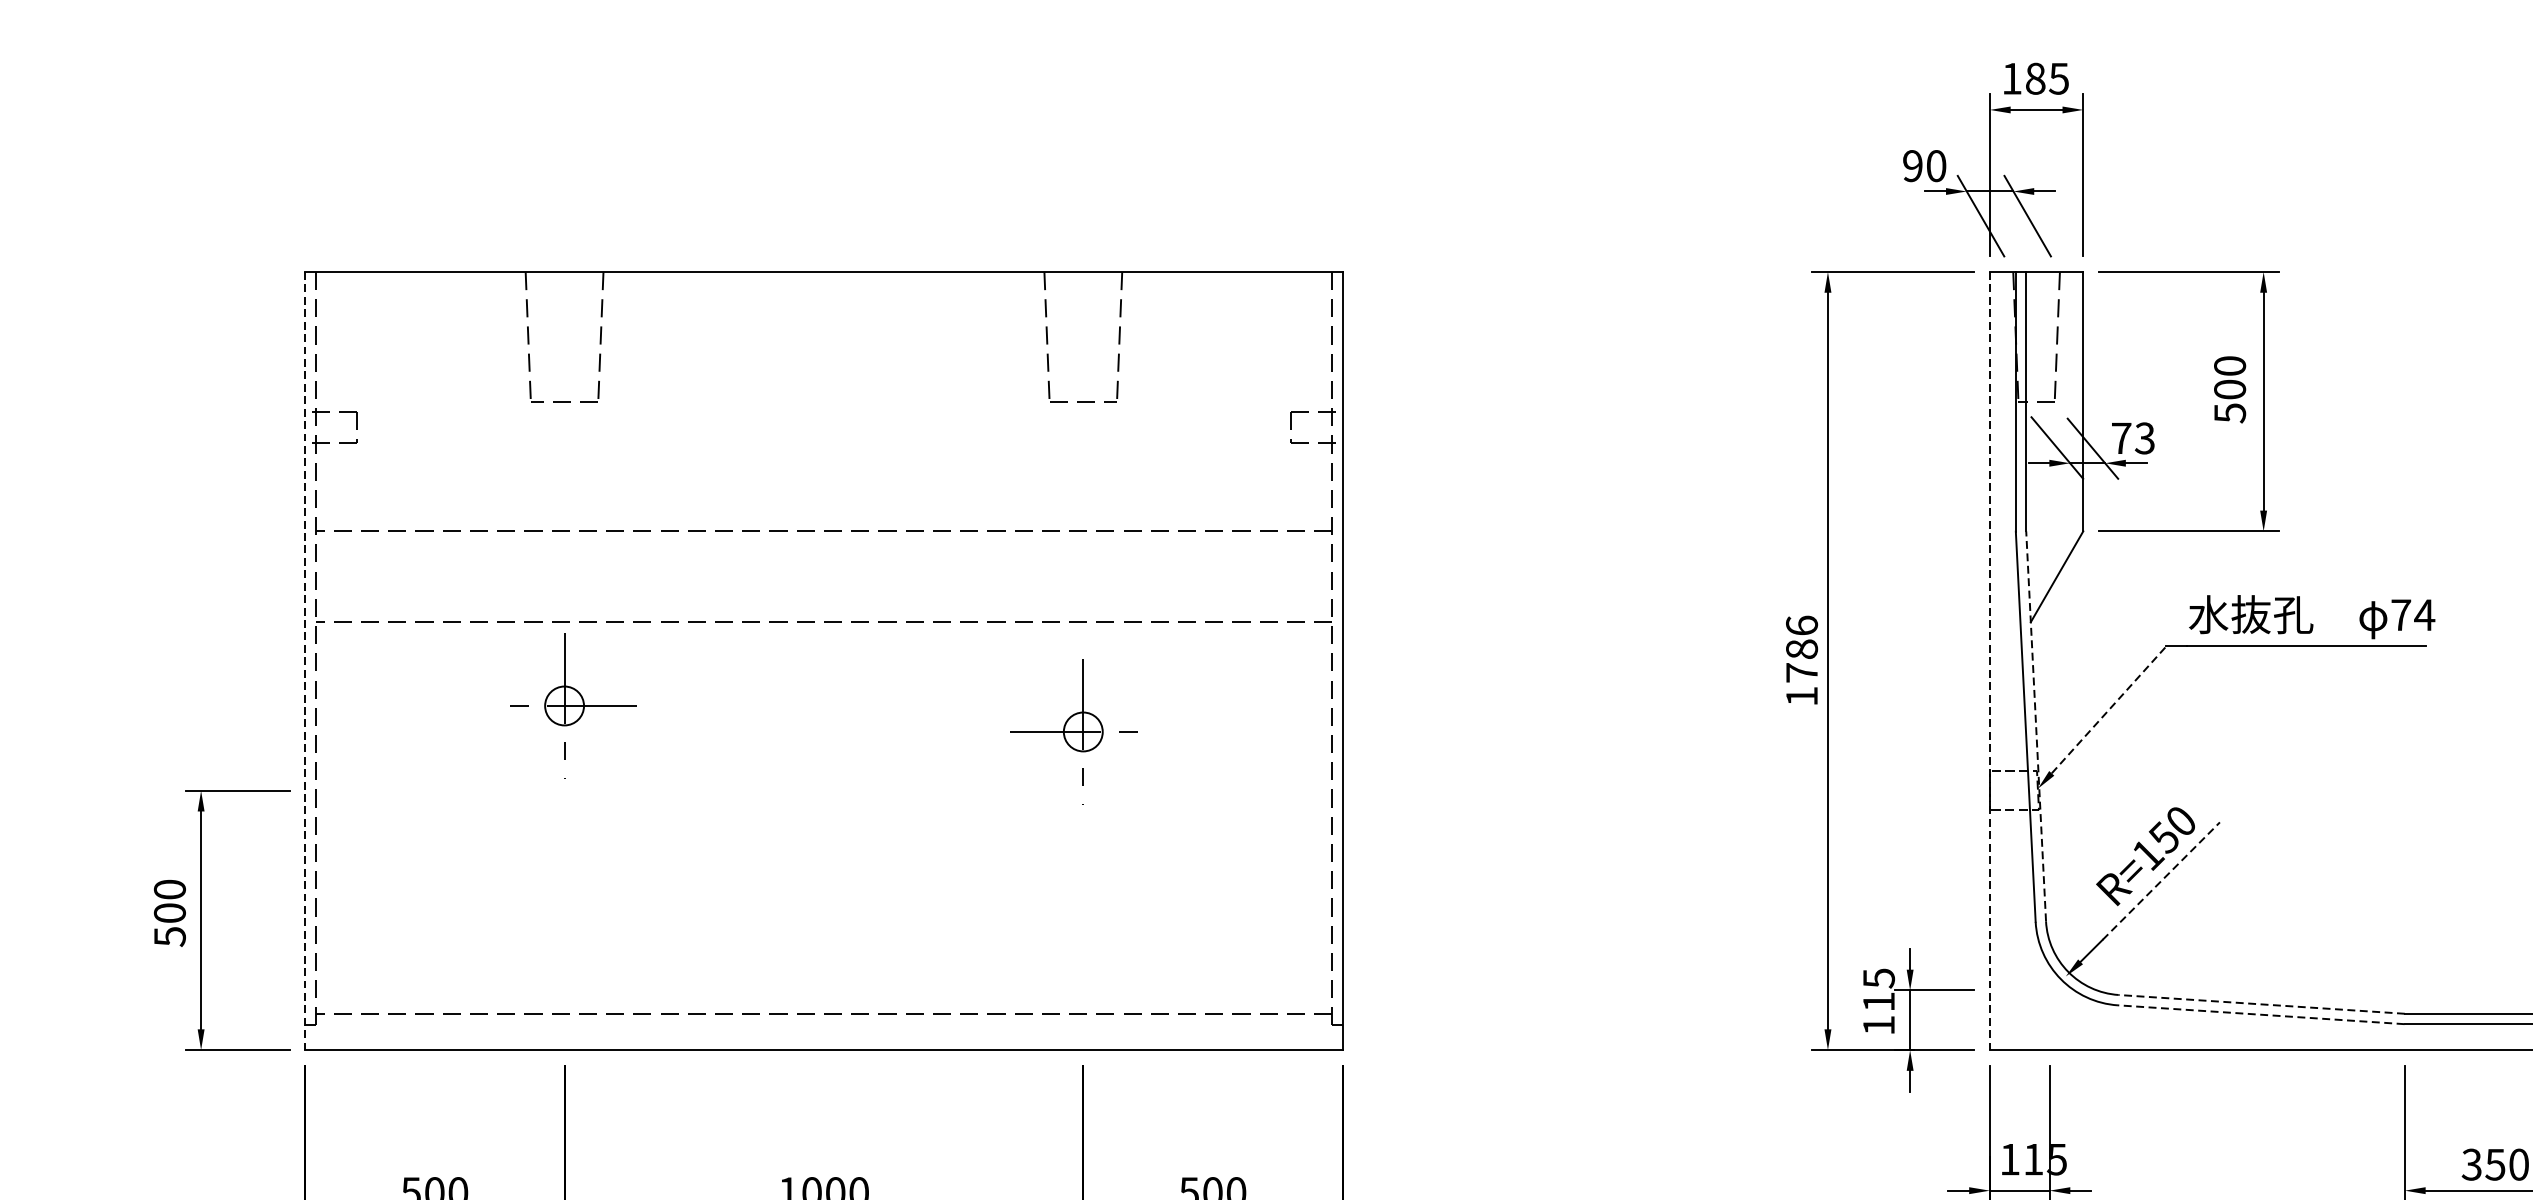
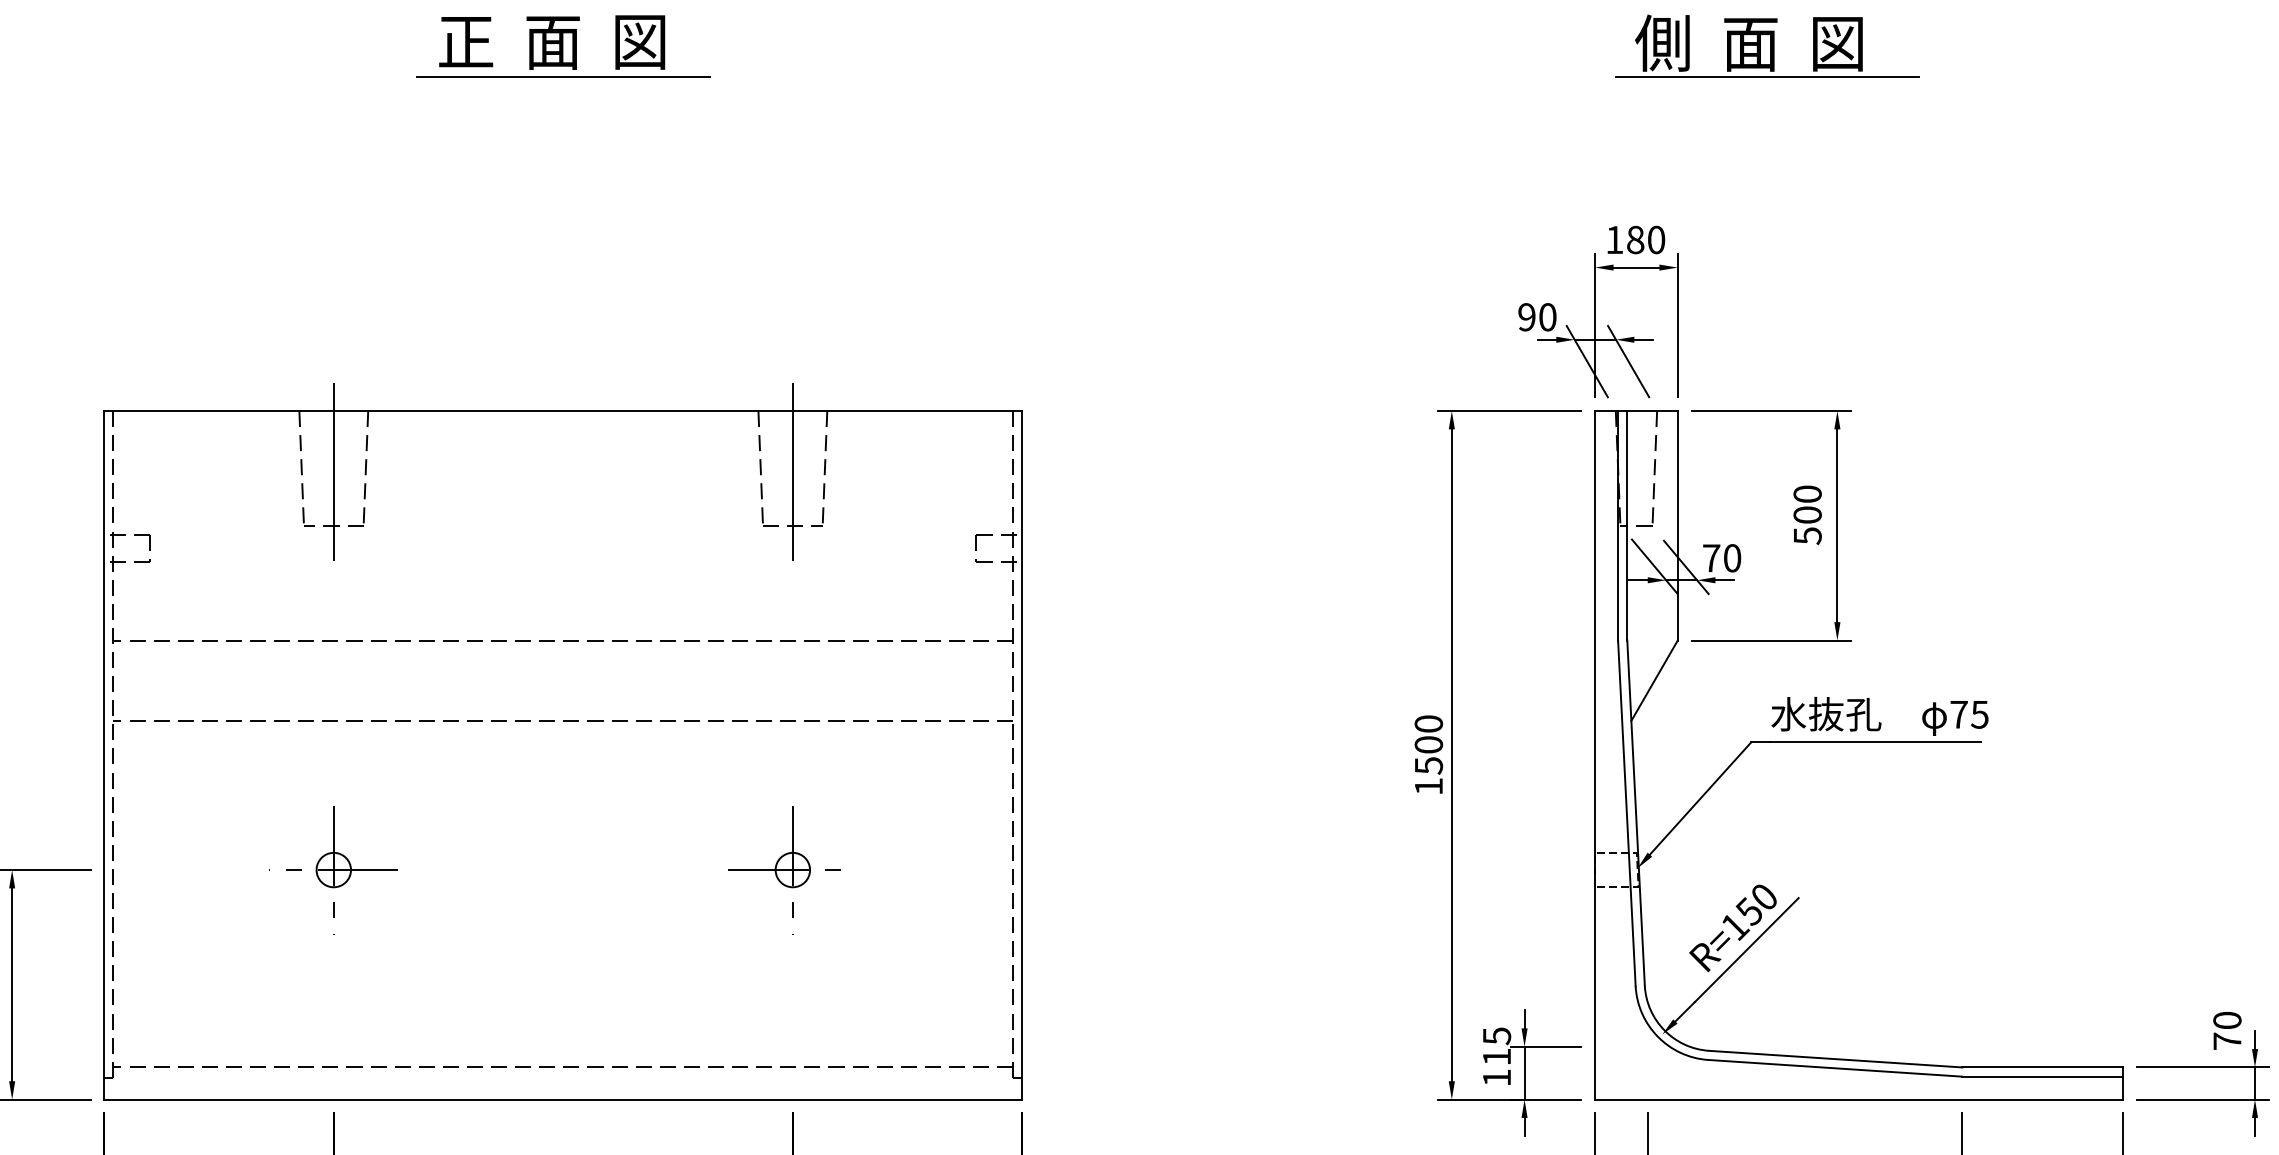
text: (2059, 78) -> (1656, 239), 185 -> 180
line: (564, 340) -> (333, 471), added
line: (1082, 340) -> (792, 471), added
text: (2145, 438) -> (1732, 558), 73 -> 70
text: (2424, 614) -> (1979, 714), 74 -> 75
text: (1801, 648) -> (1428, 744), 1786 -> 1500
line: (305, 661) -> (104, 755), dashed -> solid
line: (1990, 661) -> (1595, 755), dashed -> solid
part: (564, 706) -> (333, 870), moved
line: (2108, 709) -> (1700, 798), dashed -> solid
line: (2036, 726) -> (1636, 813), dashed -> solid
part: (1073, 732) -> (784, 870), moved
line: (2162, 880) -> (1747, 949), dashed -> solid
line: (2261, 1004) -> (1835, 1059), dashed -> solid
line: (2260, 1014) -> (1834, 1068), dashed -> solid

